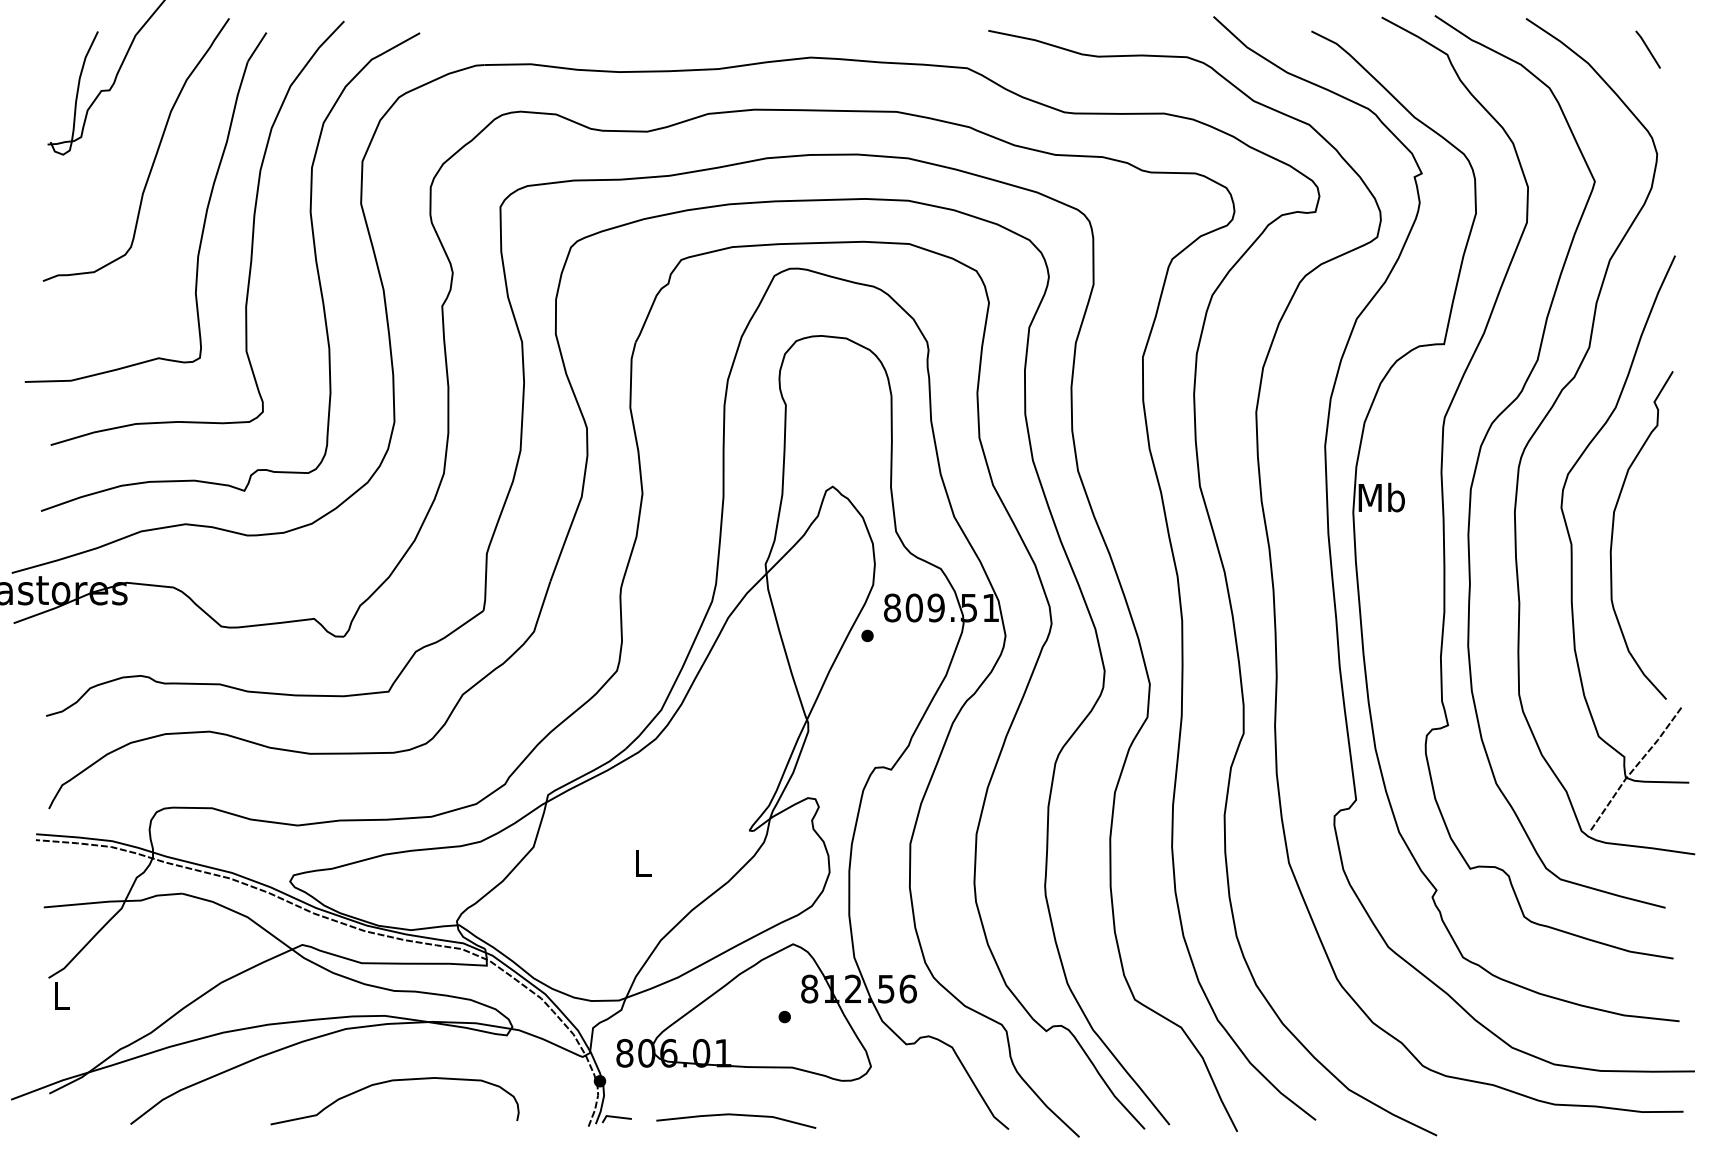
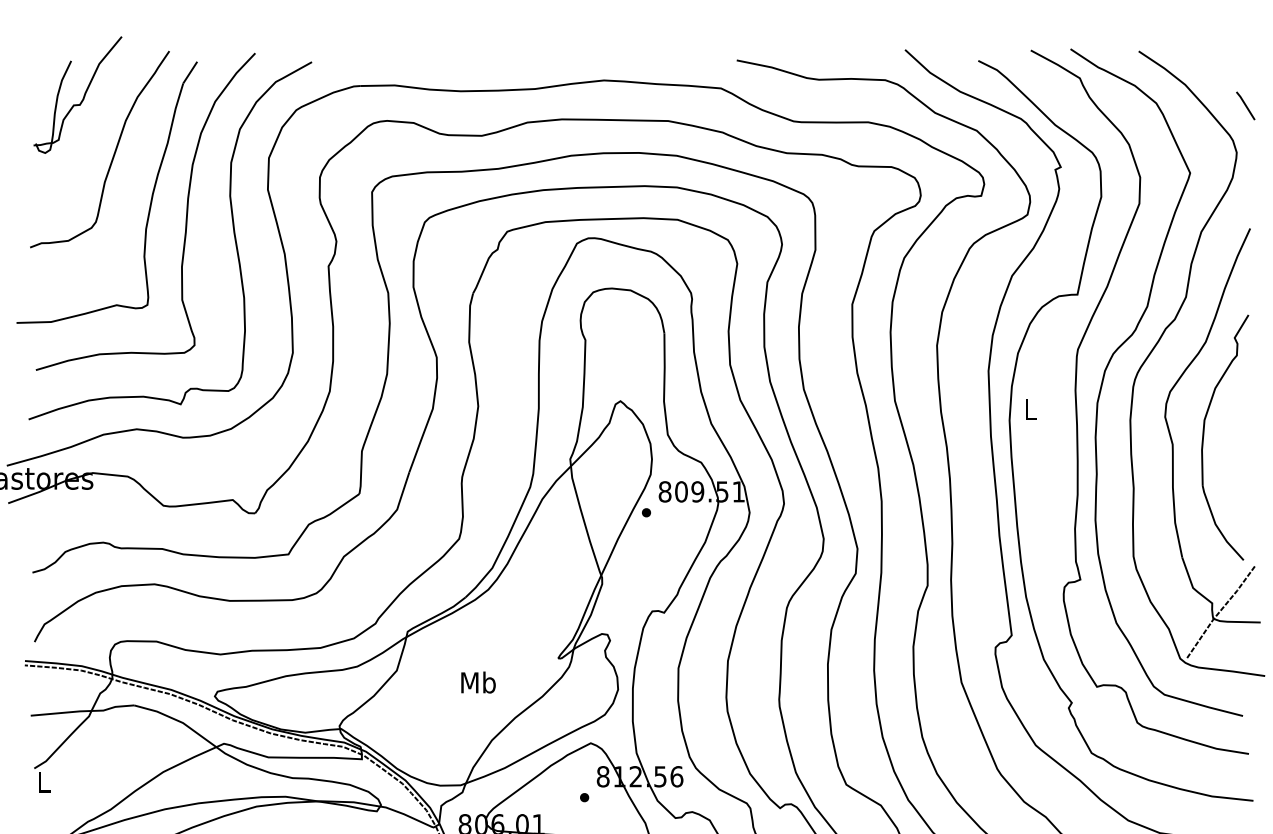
line: (1647, 49) -> (1245, 105), moved
text: (1381, 497) -> (1030, 409), Mb -> L
text: (642, 862) -> (478, 682), L -> Mb

